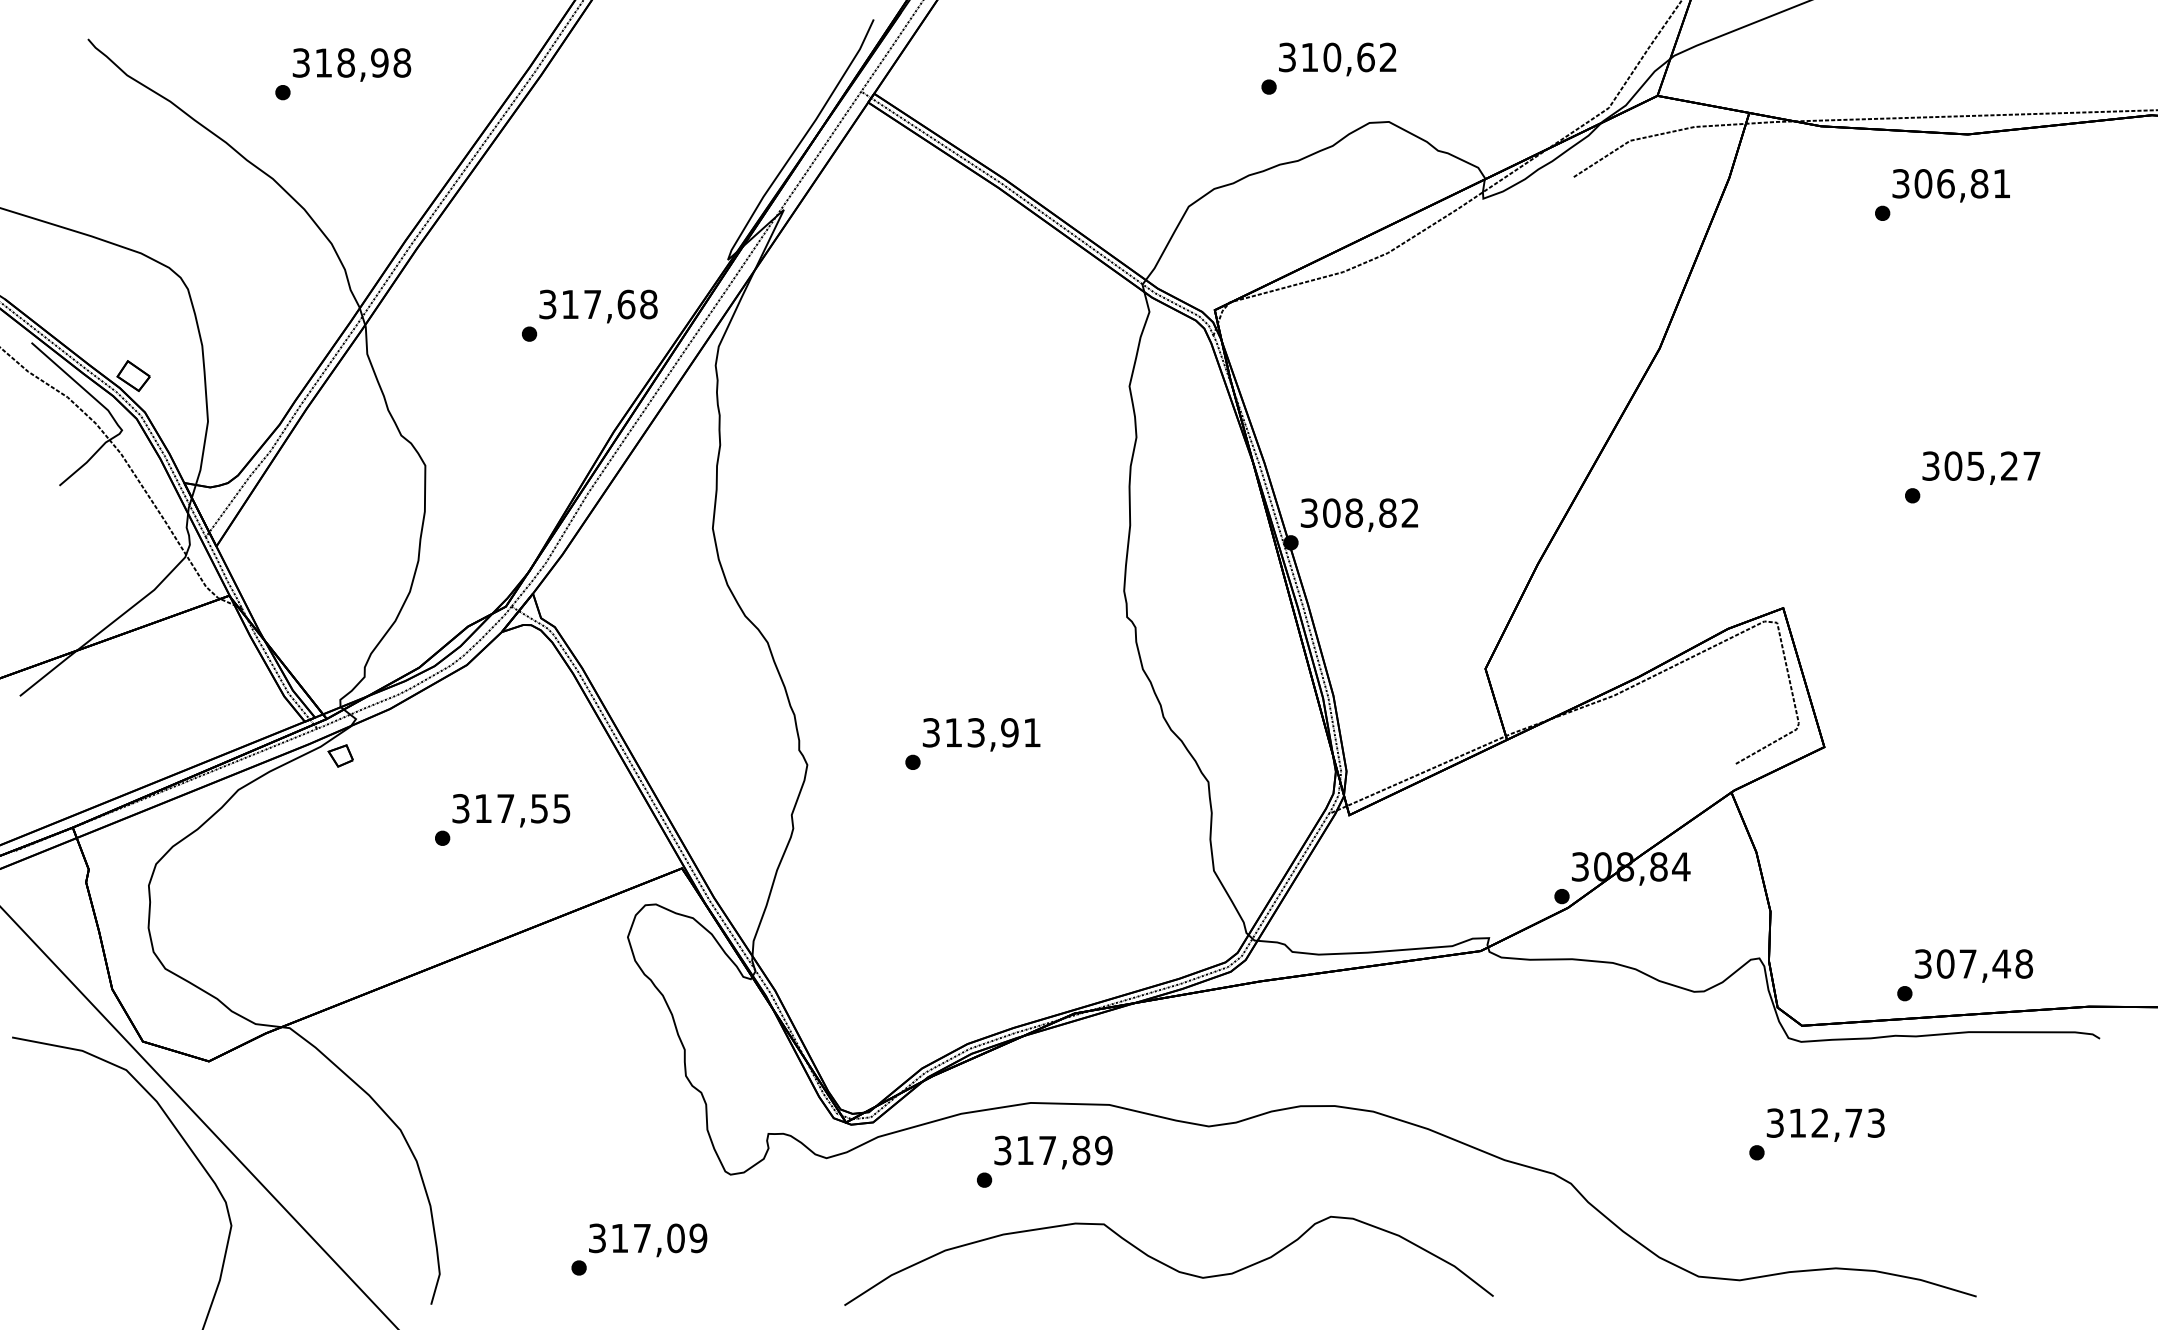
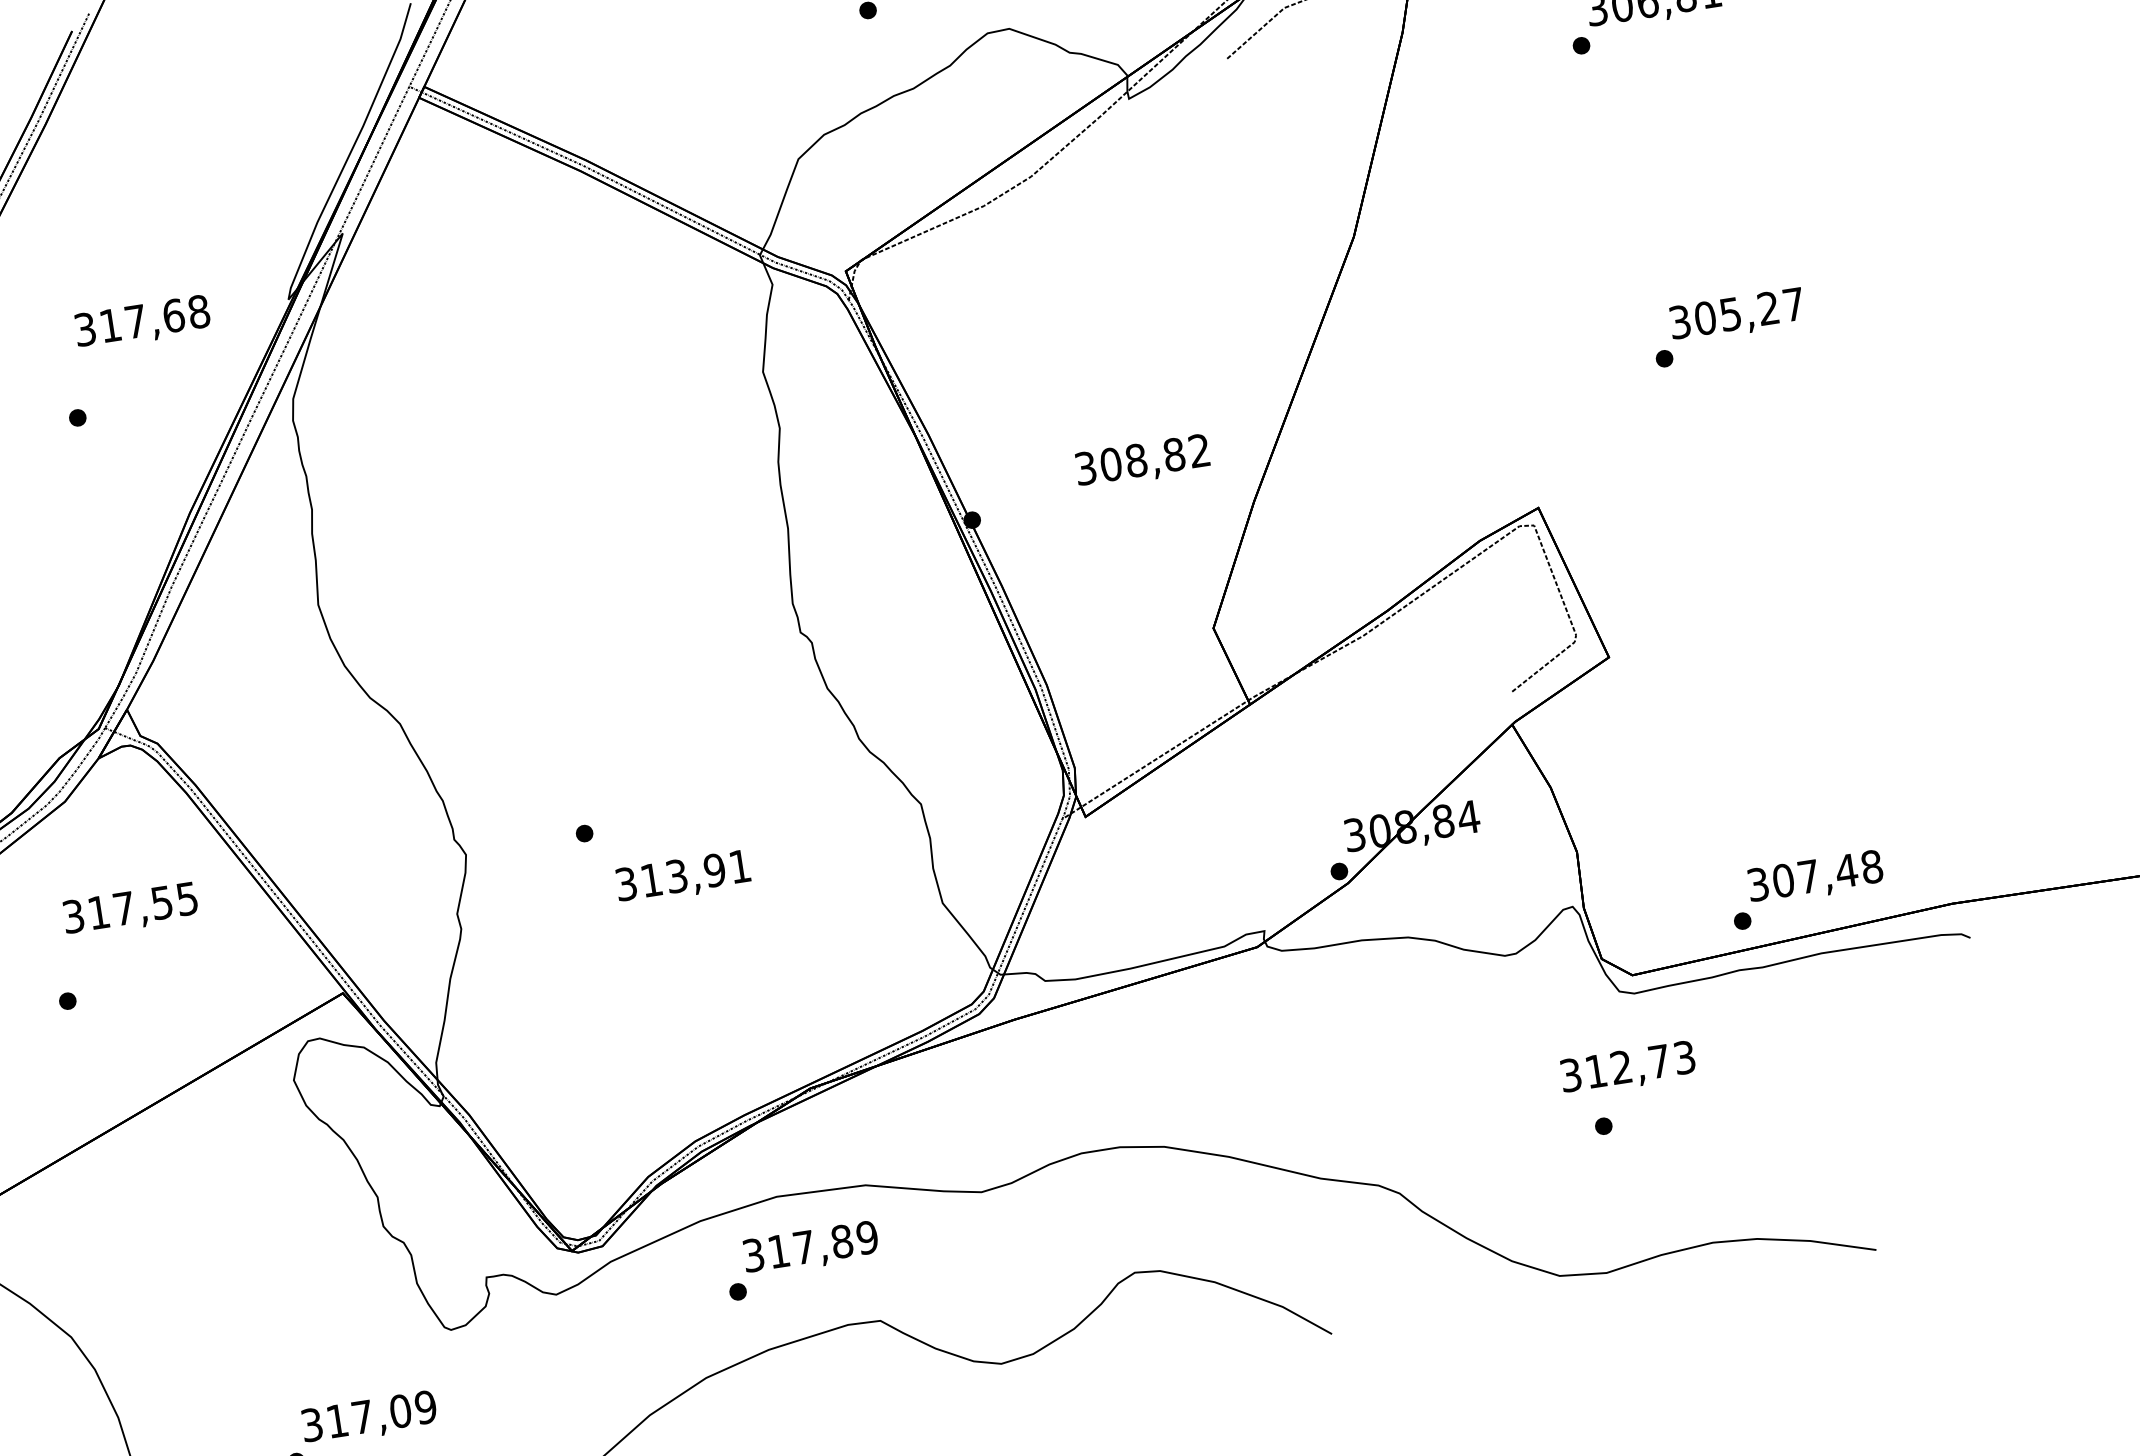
text: (598, 306) -> (142, 322), moved
text: (1358, 514) -> (1141, 461), moved
text: (981, 734) -> (683, 877), moved
text: (511, 810) -> (130, 909), moved
text: (1825, 1124) -> (1627, 1068), moved

